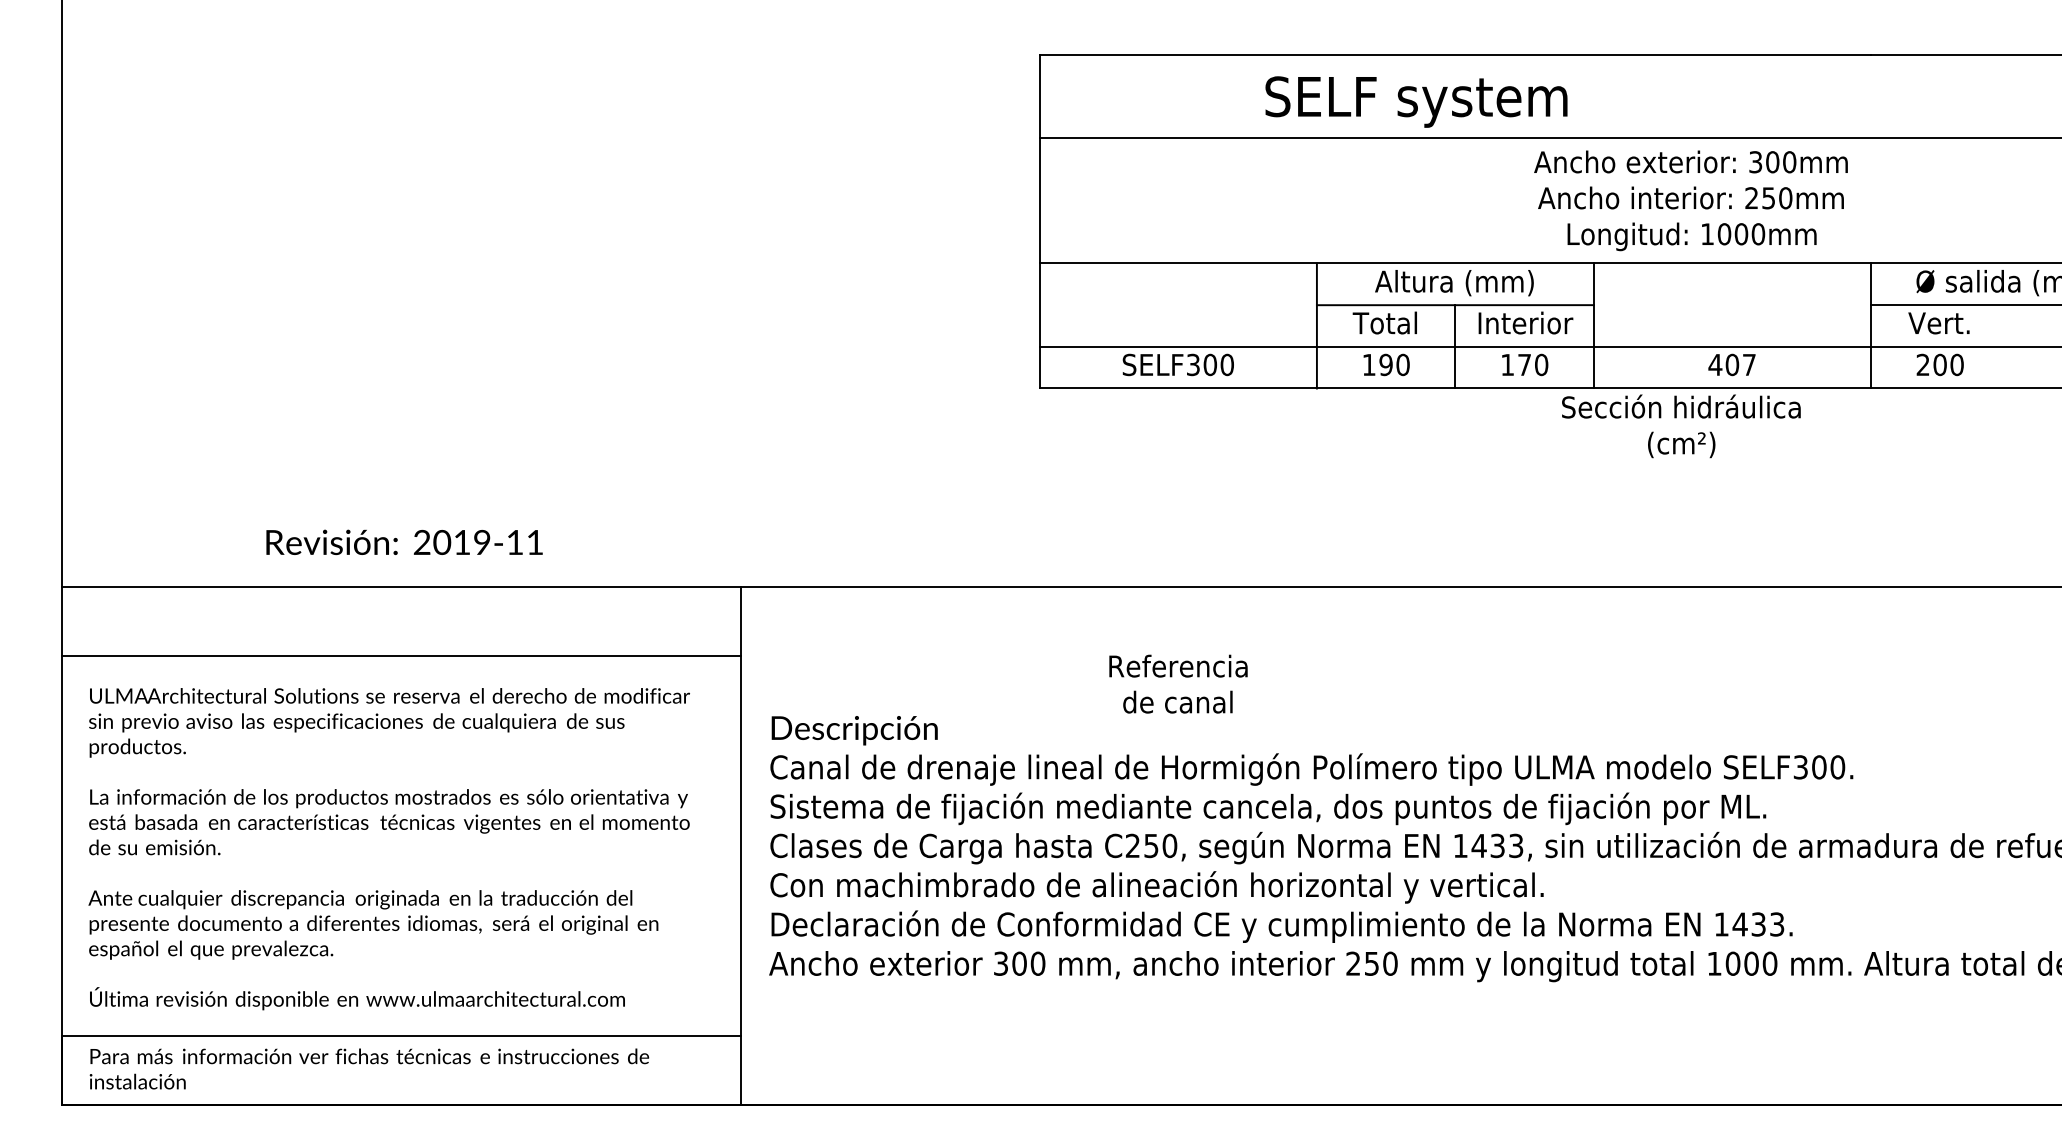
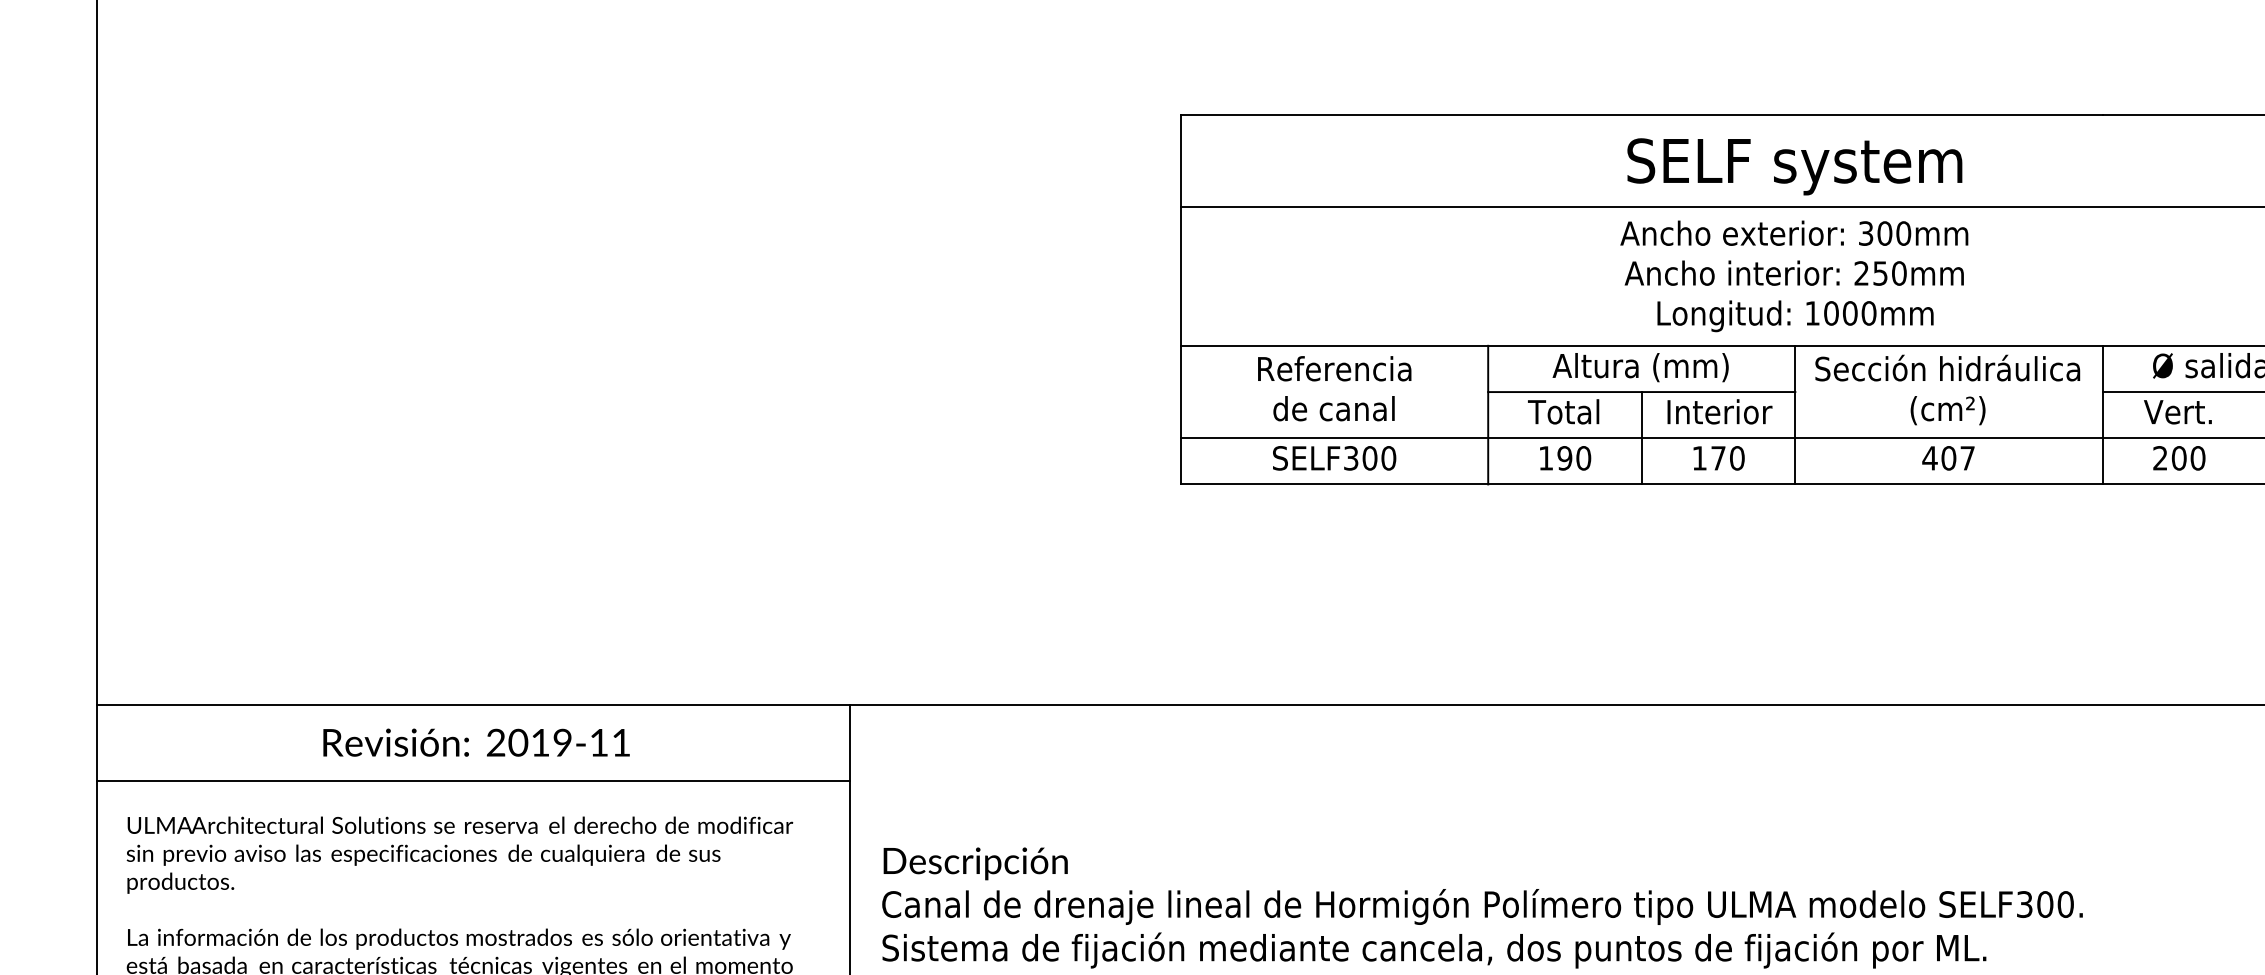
text: (1416, 101) -> (1794, 166), moved
text: (1690, 200) -> (1793, 275), moved
text: (1681, 426) -> (1947, 390), moved
text: (404, 542) -> (476, 742), moved
text: (1178, 683) -> (1334, 387), moved

